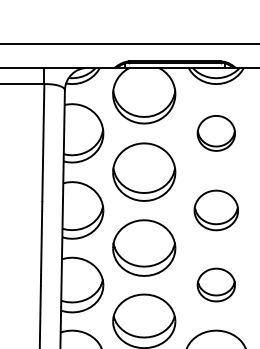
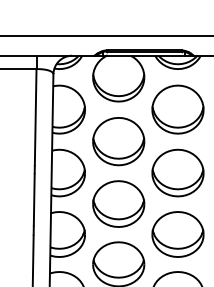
part: (216, 133) -> (178, 109), size x1.67
part: (216, 210) -> (178, 173), size x1.43
part: (216, 284) -> (178, 234), size x1.67

